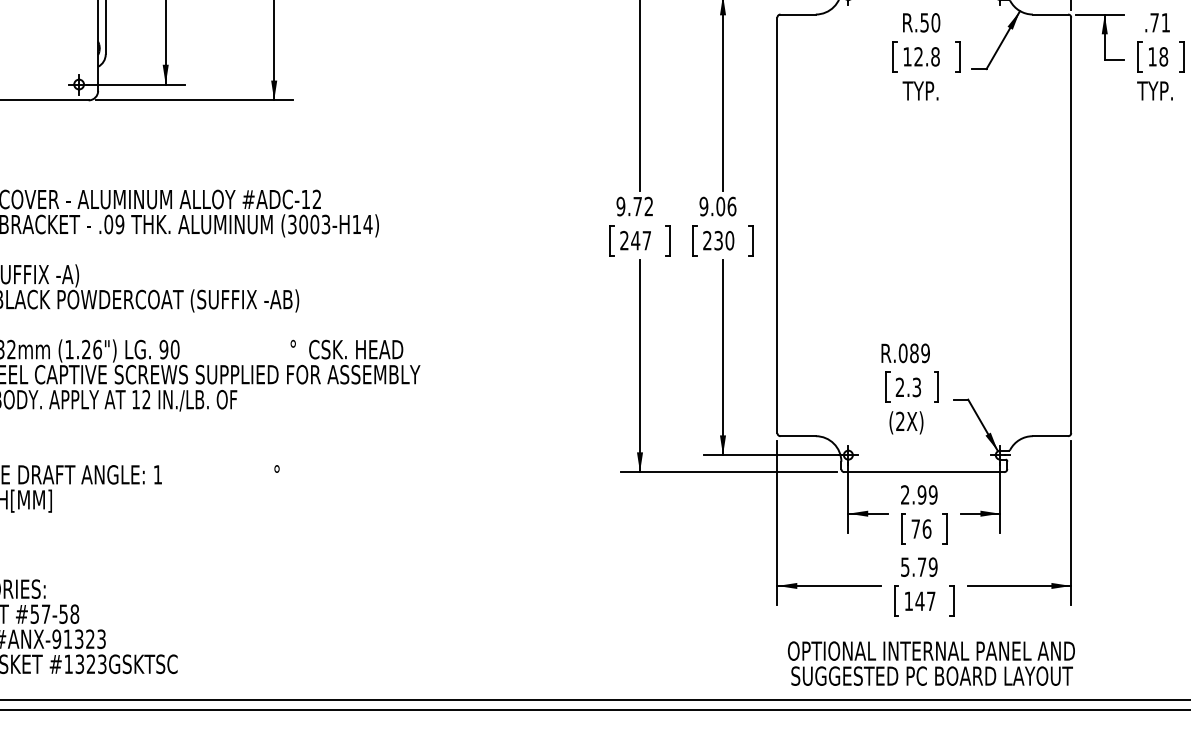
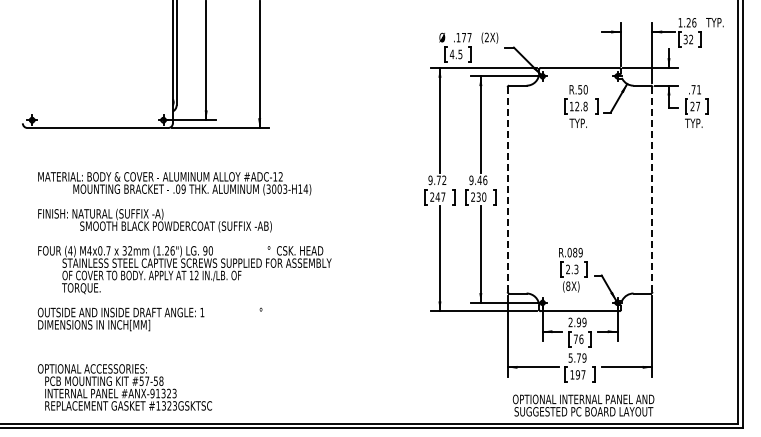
text: (1158, 56) -> (695, 106), 18 -> 27
text: (720, 206) -> (479, 180), 9.06 -> 9.46
line: (1071, 225) -> (652, 189), solid -> dashed
line: (777, 227) -> (507, 190), solid -> dashed
text: (900, 419) -> (568, 285), (2X) -> (8X)
text: (919, 600) -> (577, 374), 147 -> 197

